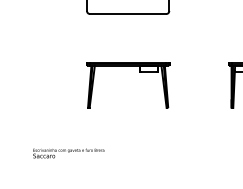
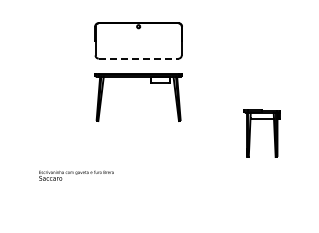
line: (128, 13) -> (138, 58), solid -> dashed
part: (139, 72) -> (150, 83), moved
text: (68, 153) -> (76, 175), moved

